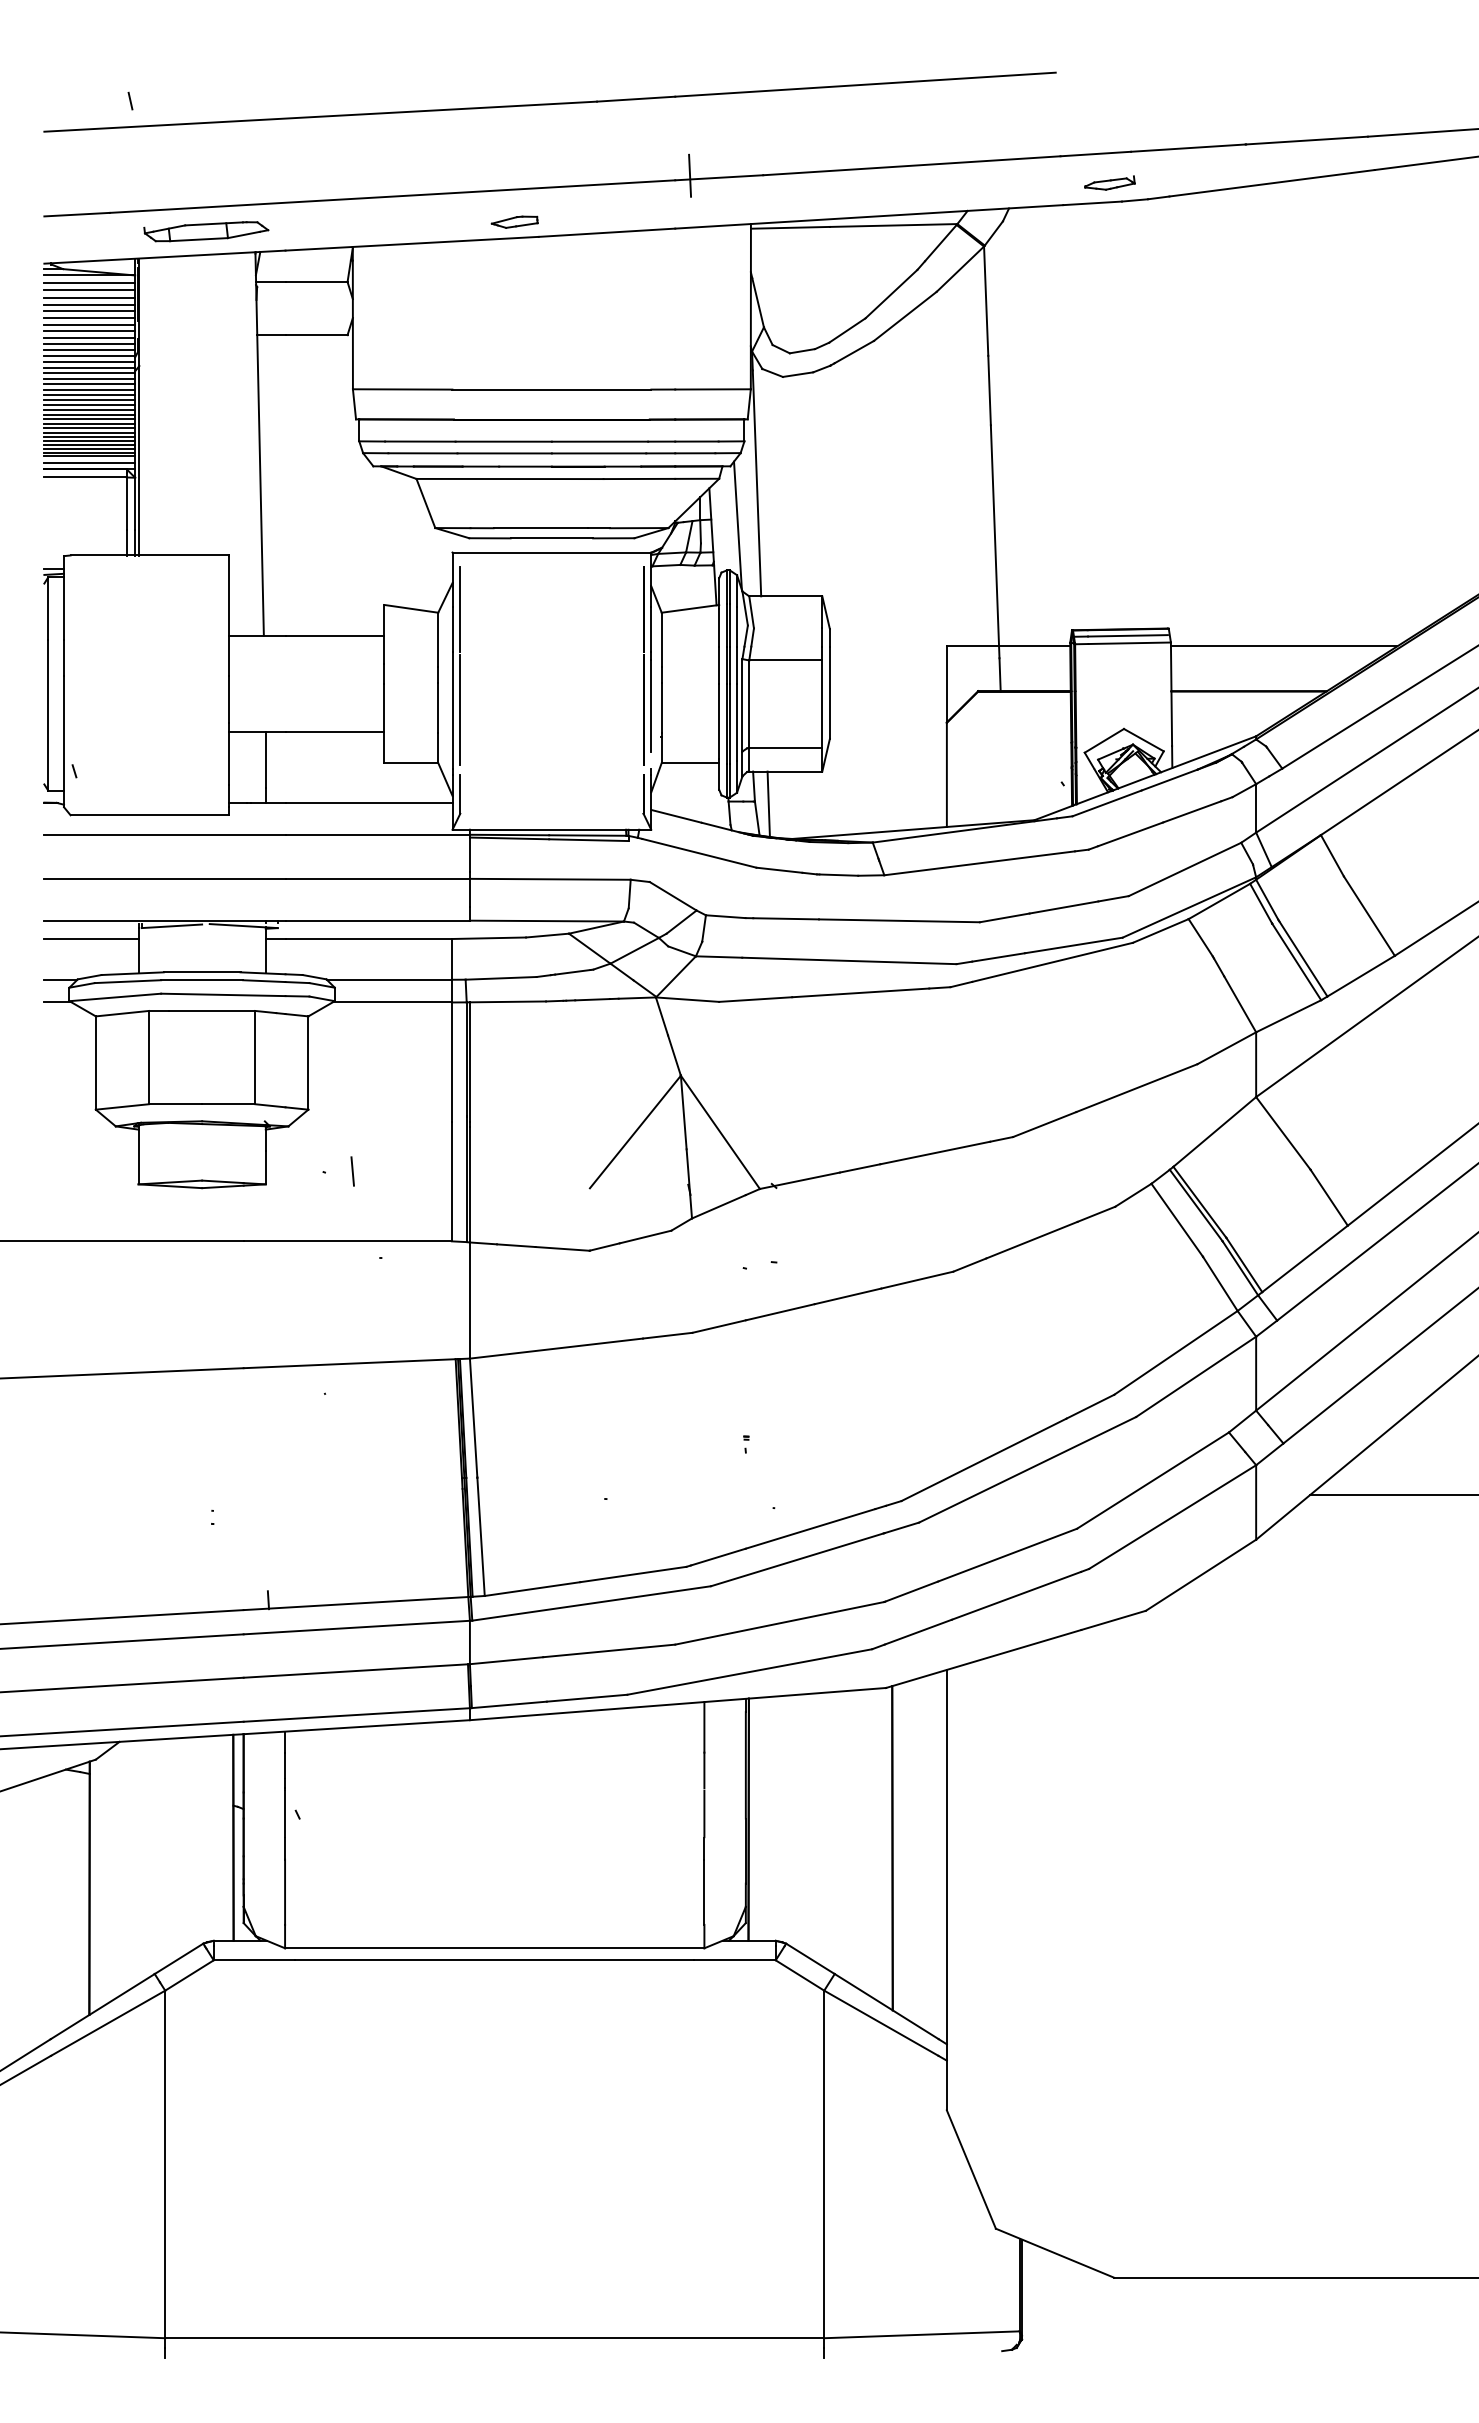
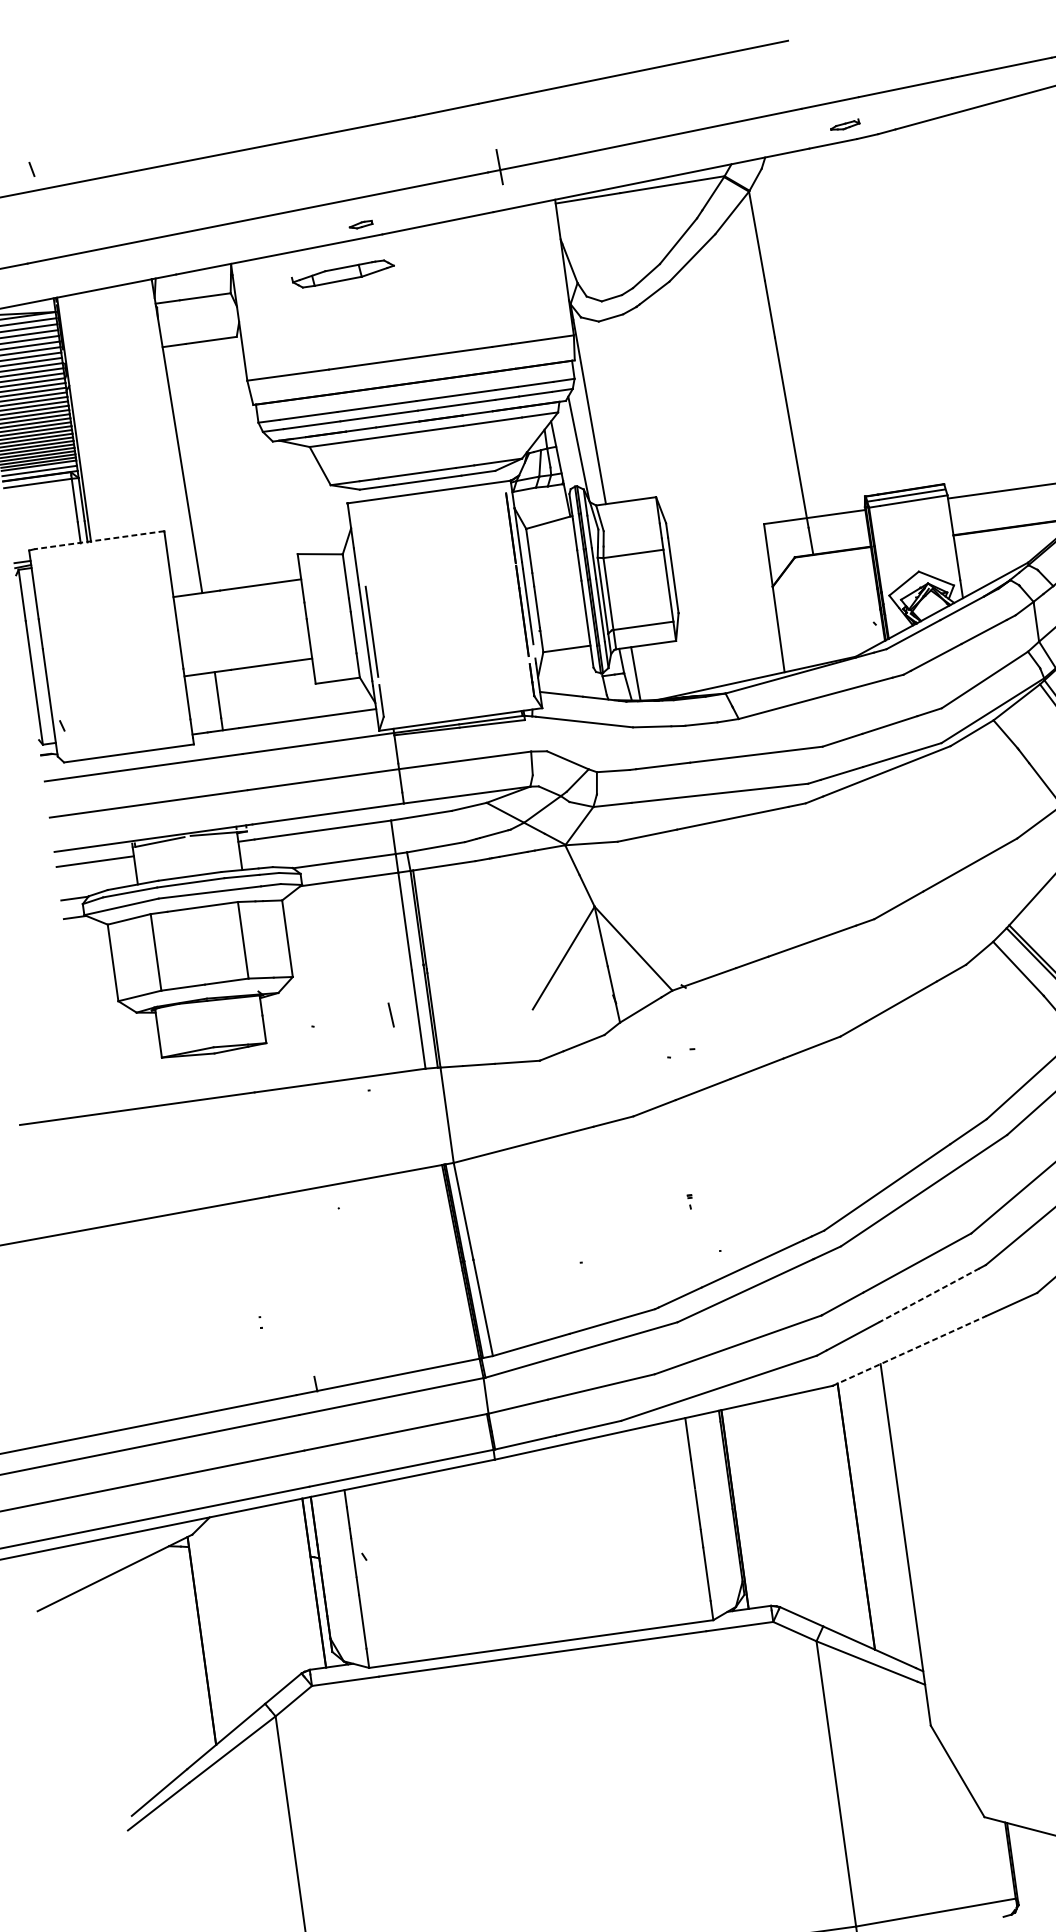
part: (1109, 182) -> (844, 124), size x0.7
part: (514, 221) -> (360, 224), size x0.6
part: (206, 231) -> (343, 273), moved
line: (149, 555) -> (99, 540), solid -> dashed
line: (460, 609) -> (360, 549), removed
line: (352, 1171) -> (391, 1015), moved
line: (1016, 1595) -> (929, 1295), solid -> dashed
line: (983, 1658) -> (909, 1350), solid -> dashed

